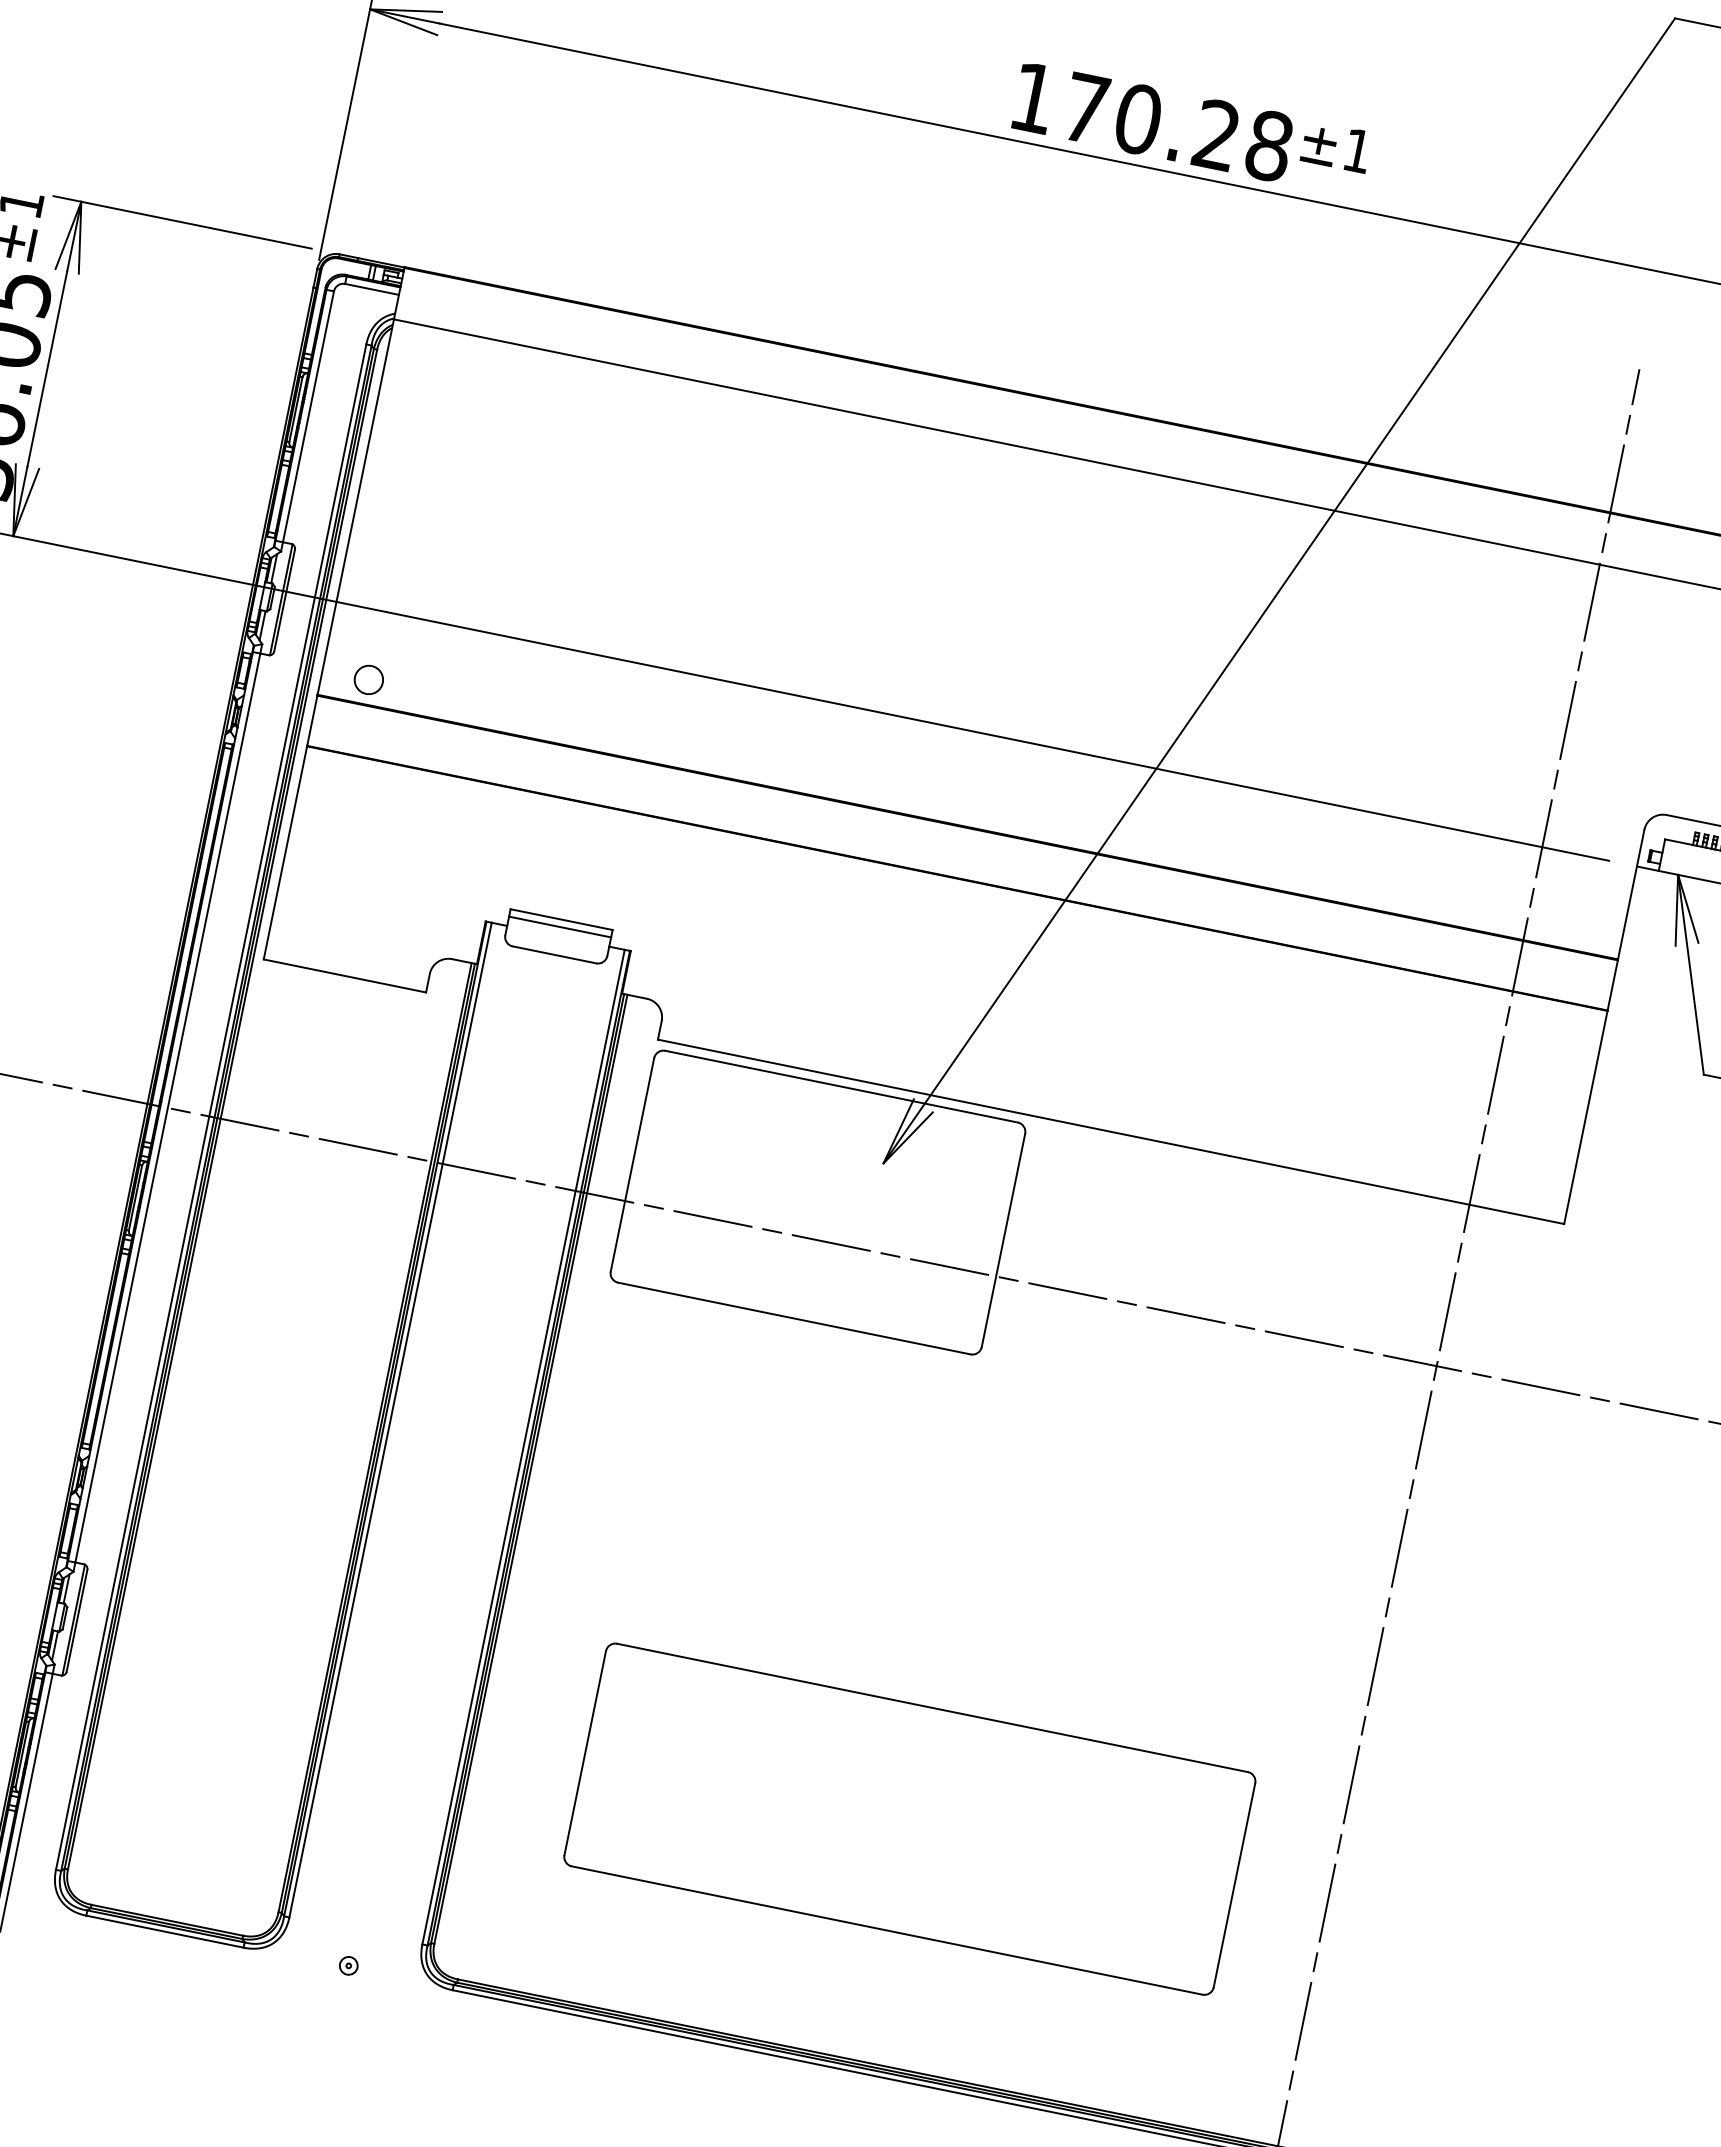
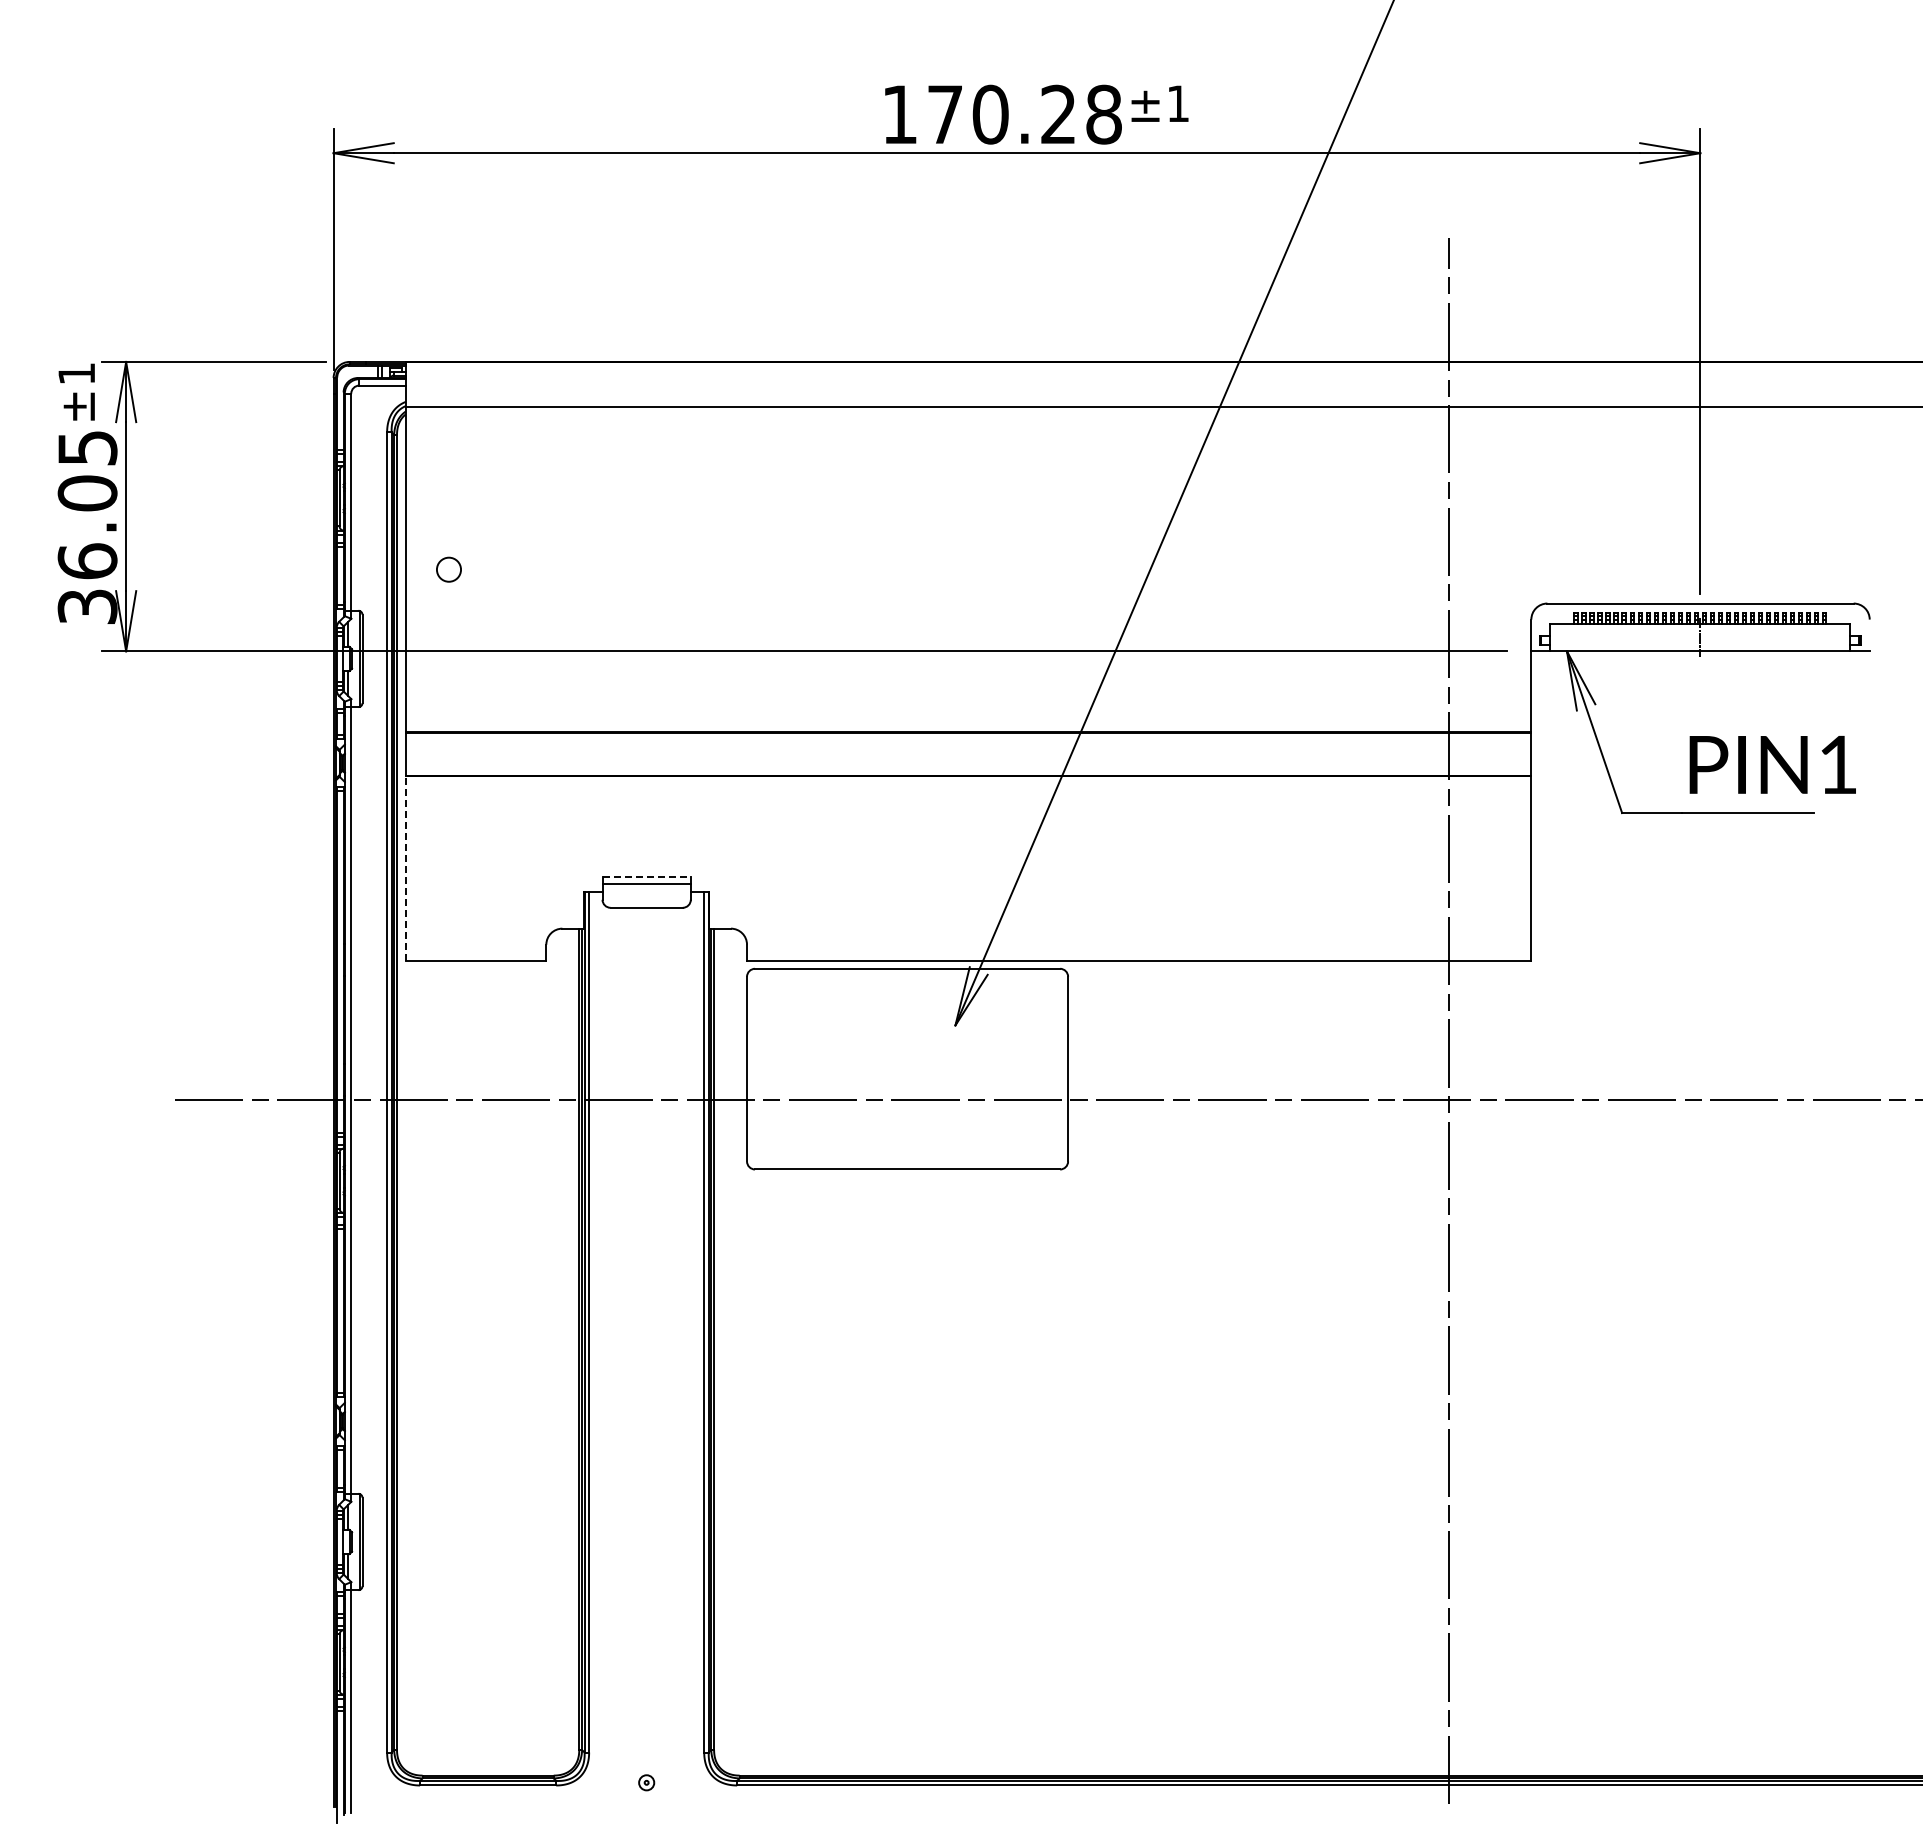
circle: (368, 679) -> (448, 569), moved
line: (285, 852) -> (405, 868), solid -> dashed
line: (562, 920) -> (647, 877), solid -> dashed
part: (909, 1818) -> (1087, 1565), removed

